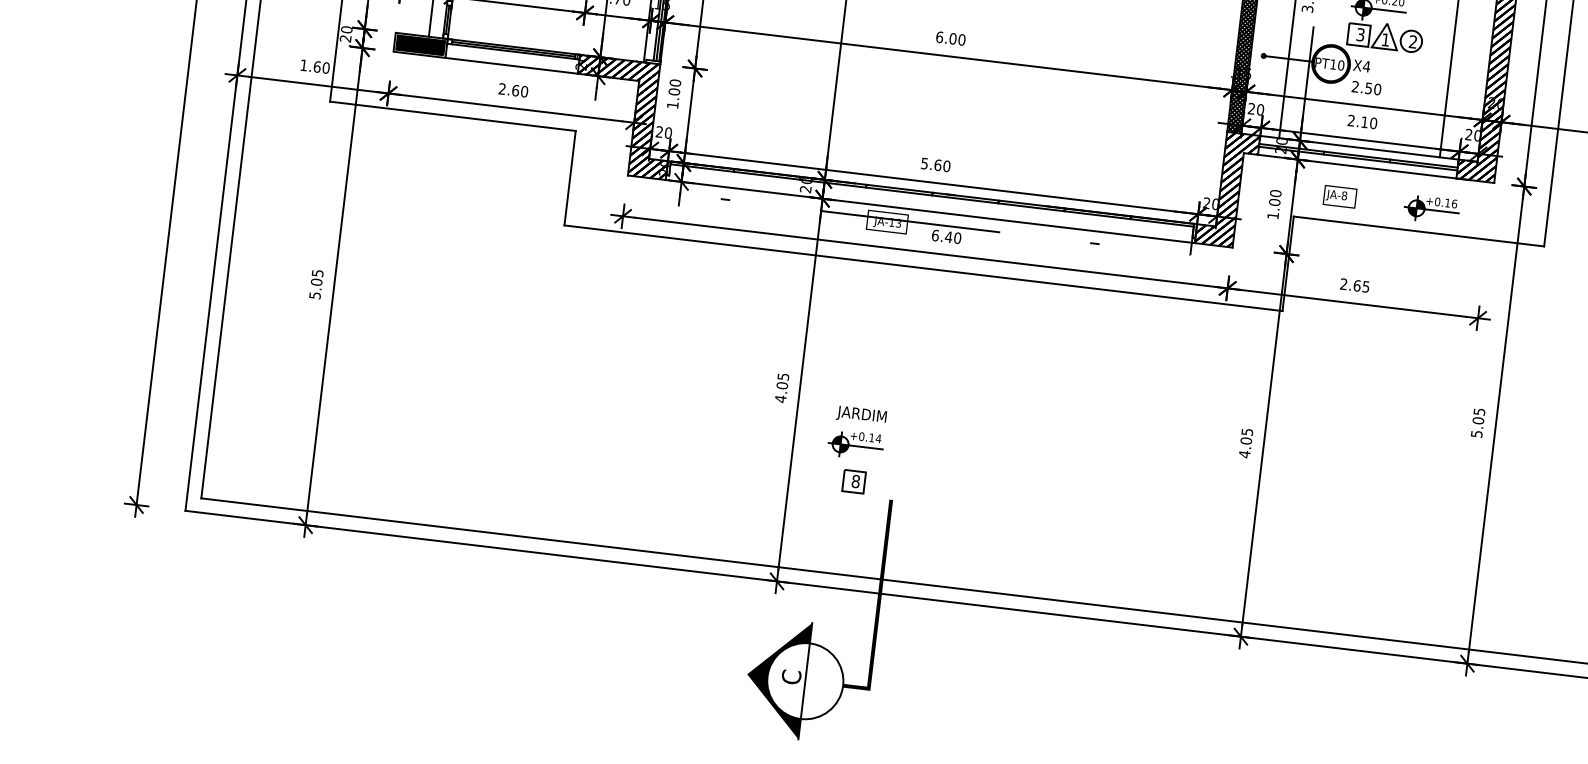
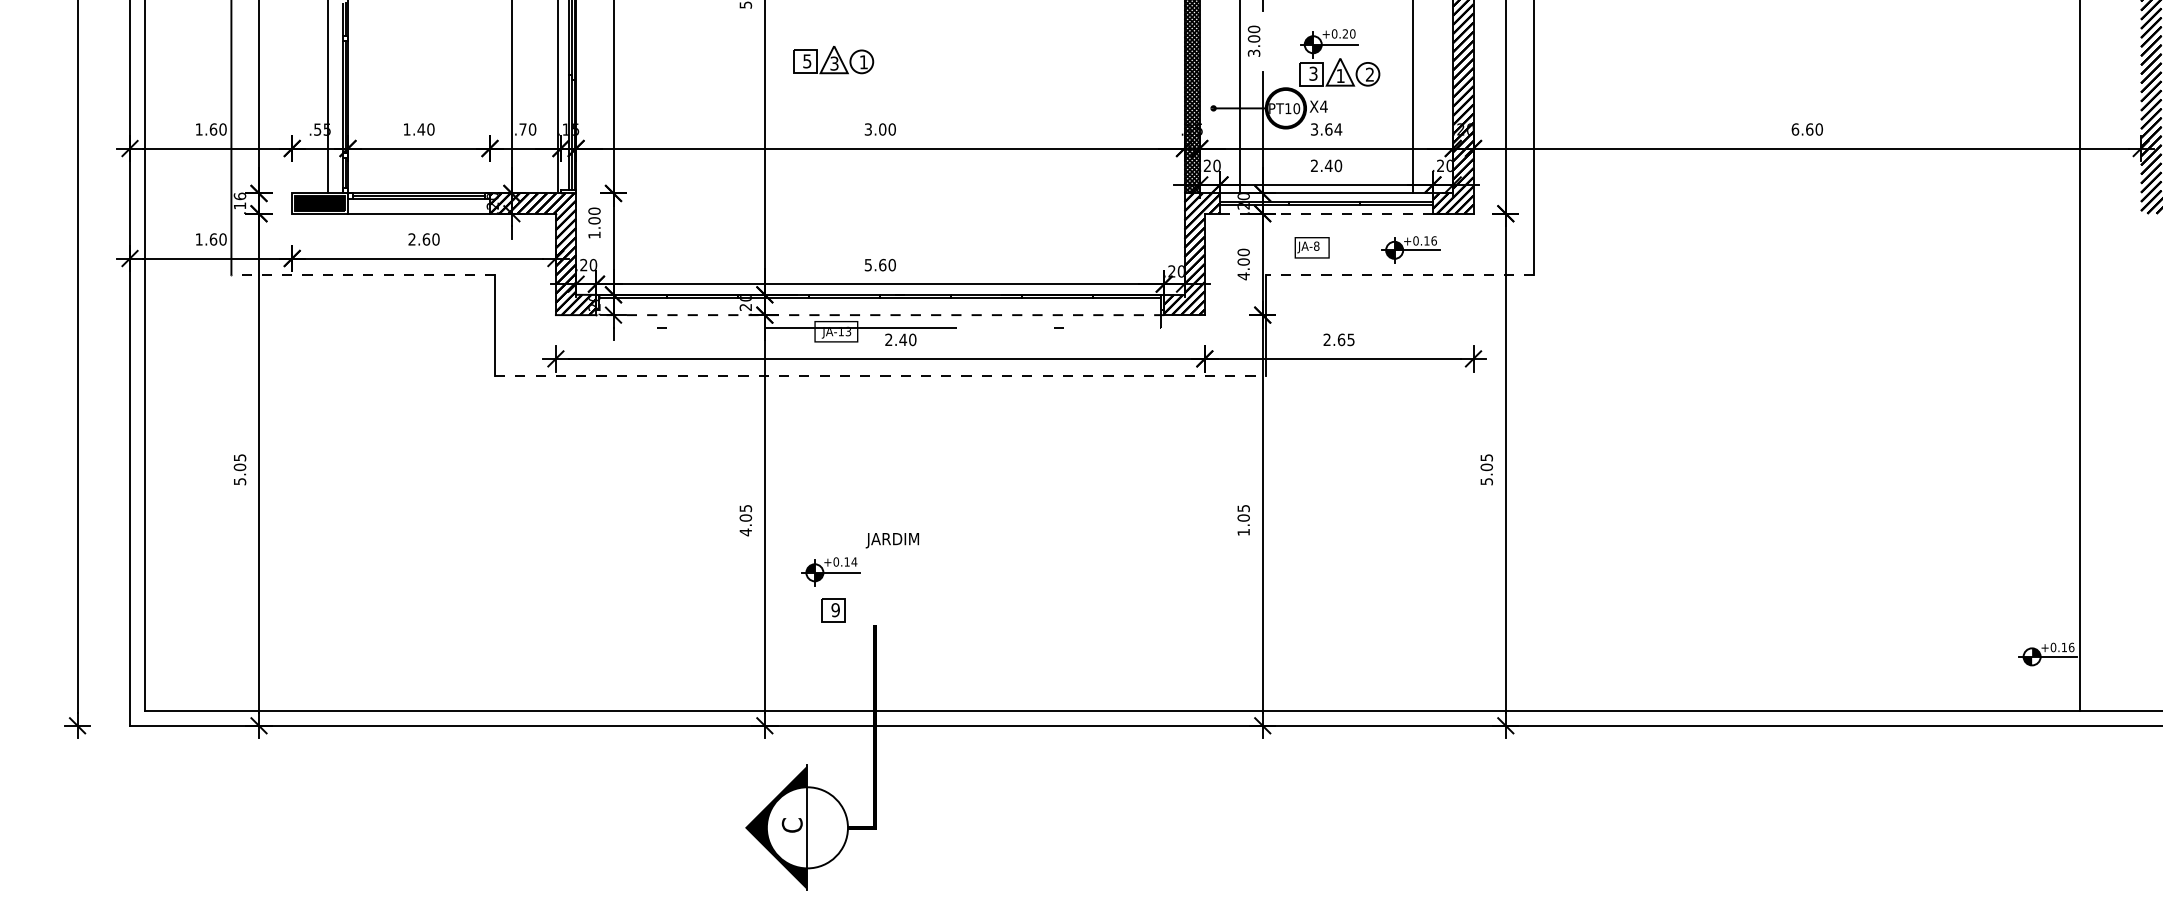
text: (345, 33) -> (239, 200), .20 -> .16
text: (939, 37) -> (868, 129), 6.00 -> 3.00
text: (1366, 88) -> (1326, 129), 2.50 -> 3.64
line: (453, 116) -> (363, 274), solid -> dashed
text: (1364, 121) -> (1328, 165), 2.10 -> 2.40
line: (1358, 166) -> (1327, 213), solid -> dashed
line: (930, 211) -> (880, 315), solid -> dashed
text: (1272, 215) -> (1243, 276), 1.00 -> 4.00
line: (1418, 231) -> (1399, 274), solid -> dashed
text: (935, 235) -> (888, 339), 6.40 -> 2.40
line: (923, 267) -> (880, 375), solid -> dashed
text: (860, 415) -> (891, 540), moved
text: (1244, 454) -> (1243, 532), 4.05 -> 1.05
text: (855, 481) -> (835, 610), 8 -> 9

